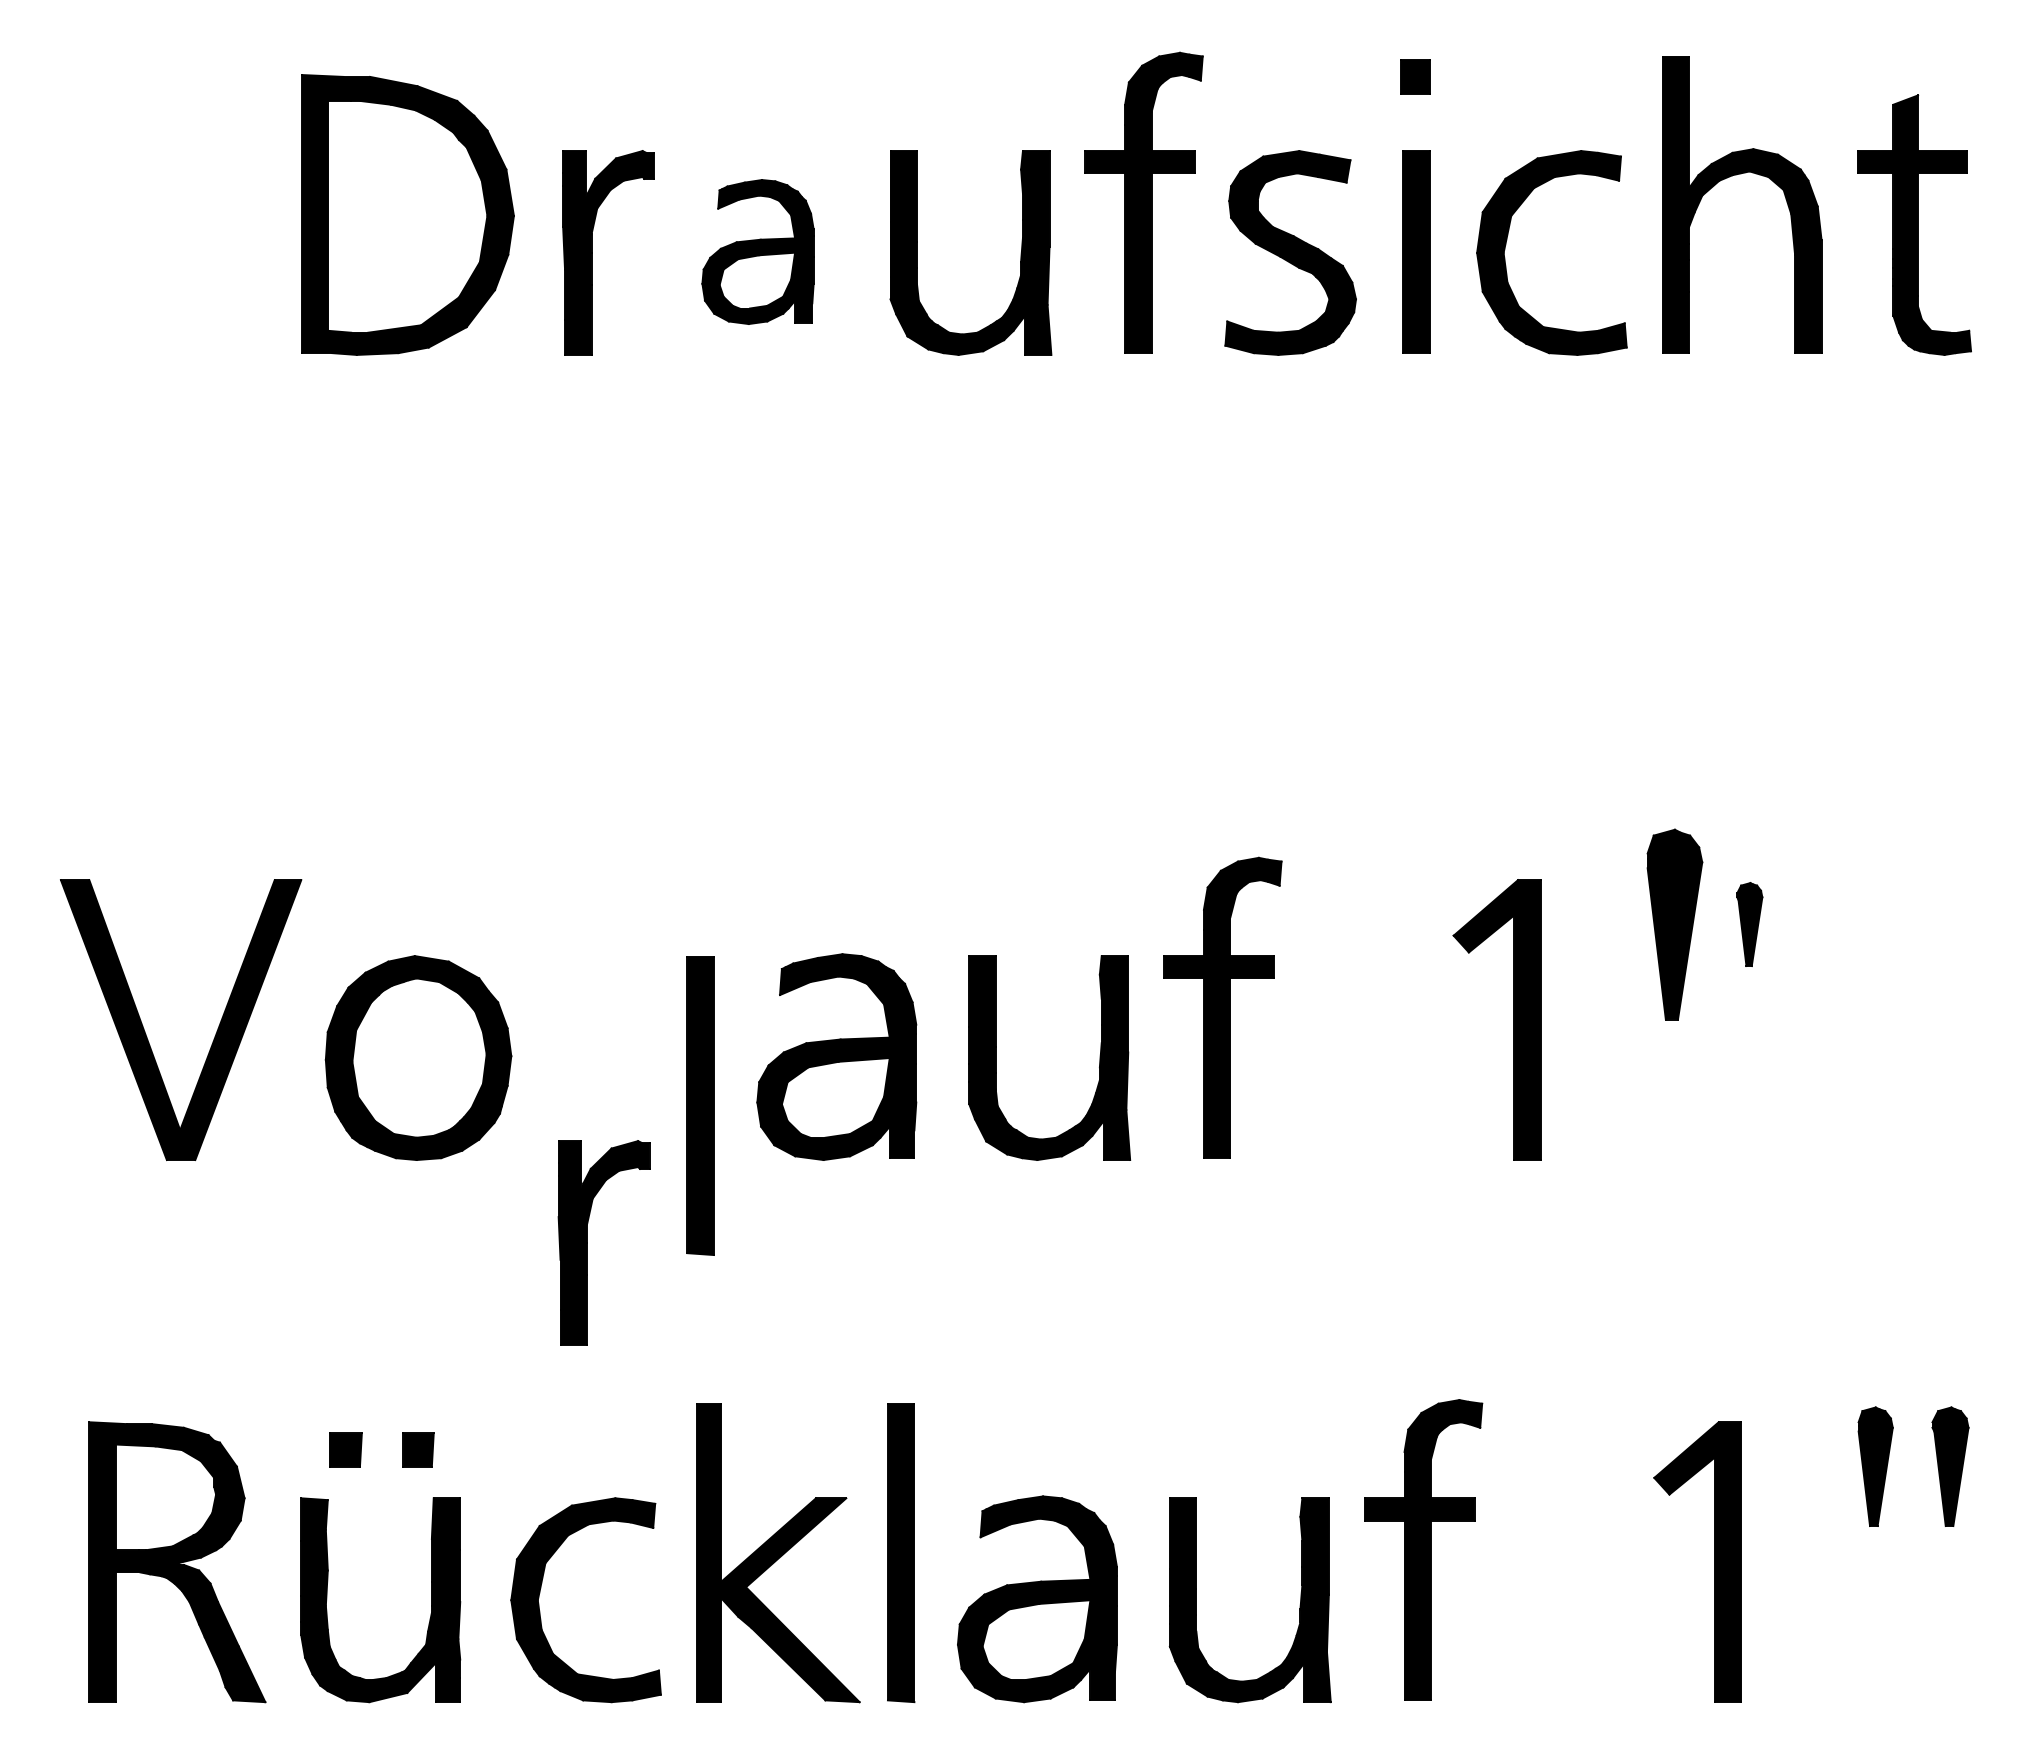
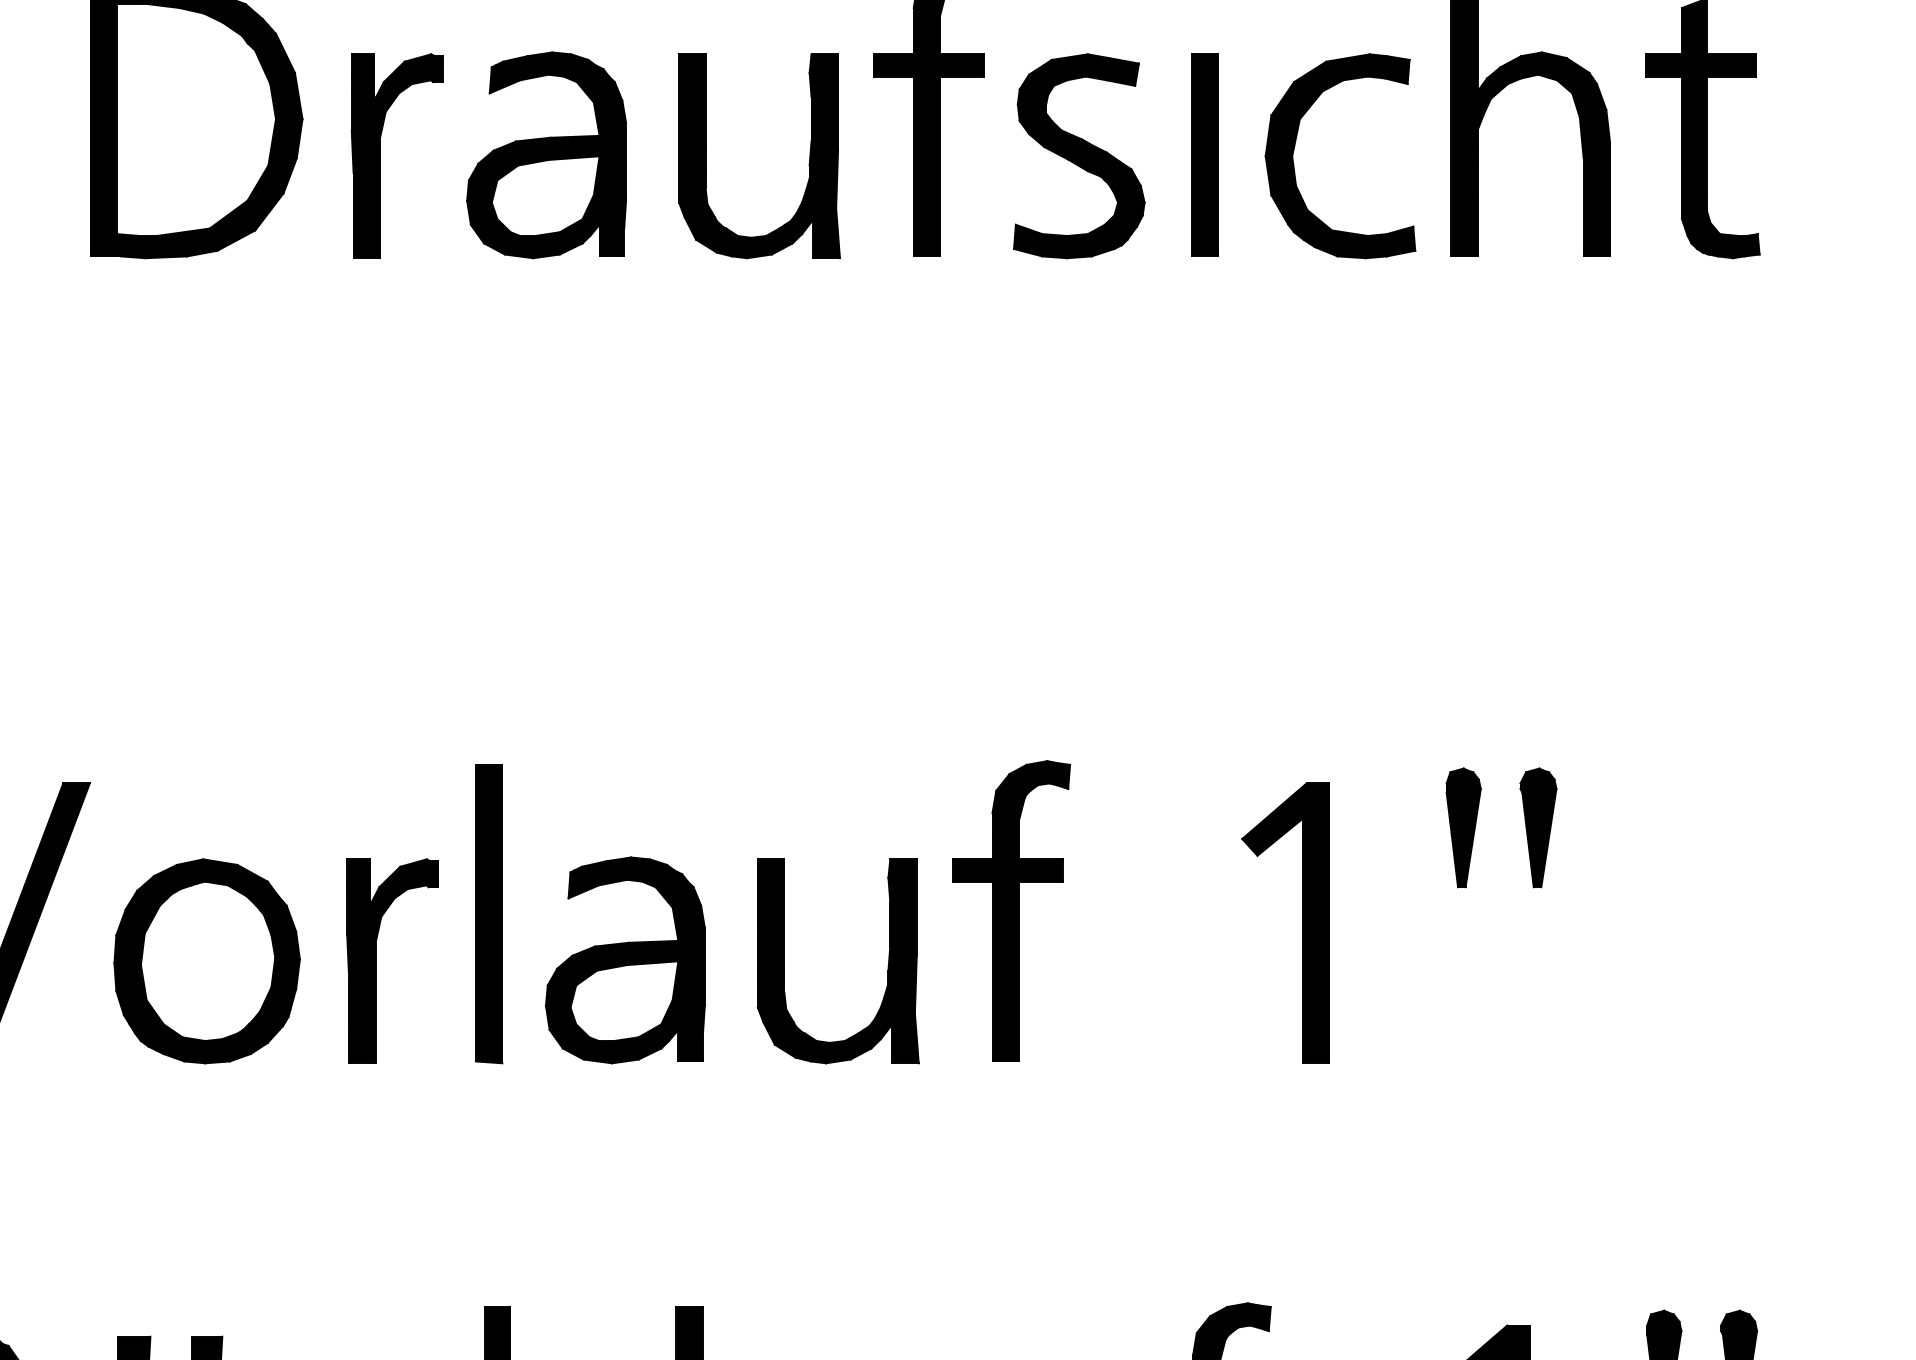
part: (757, 251) -> (546, 154), size x1.43
part: (1675, 924) -> (1464, 827), size x0.62
part: (1749, 924) -> (1538, 827), size x1.43
part: (700, 1105) -> (489, 913), moved
part: (587, 1242) -> (376, 960), moved

